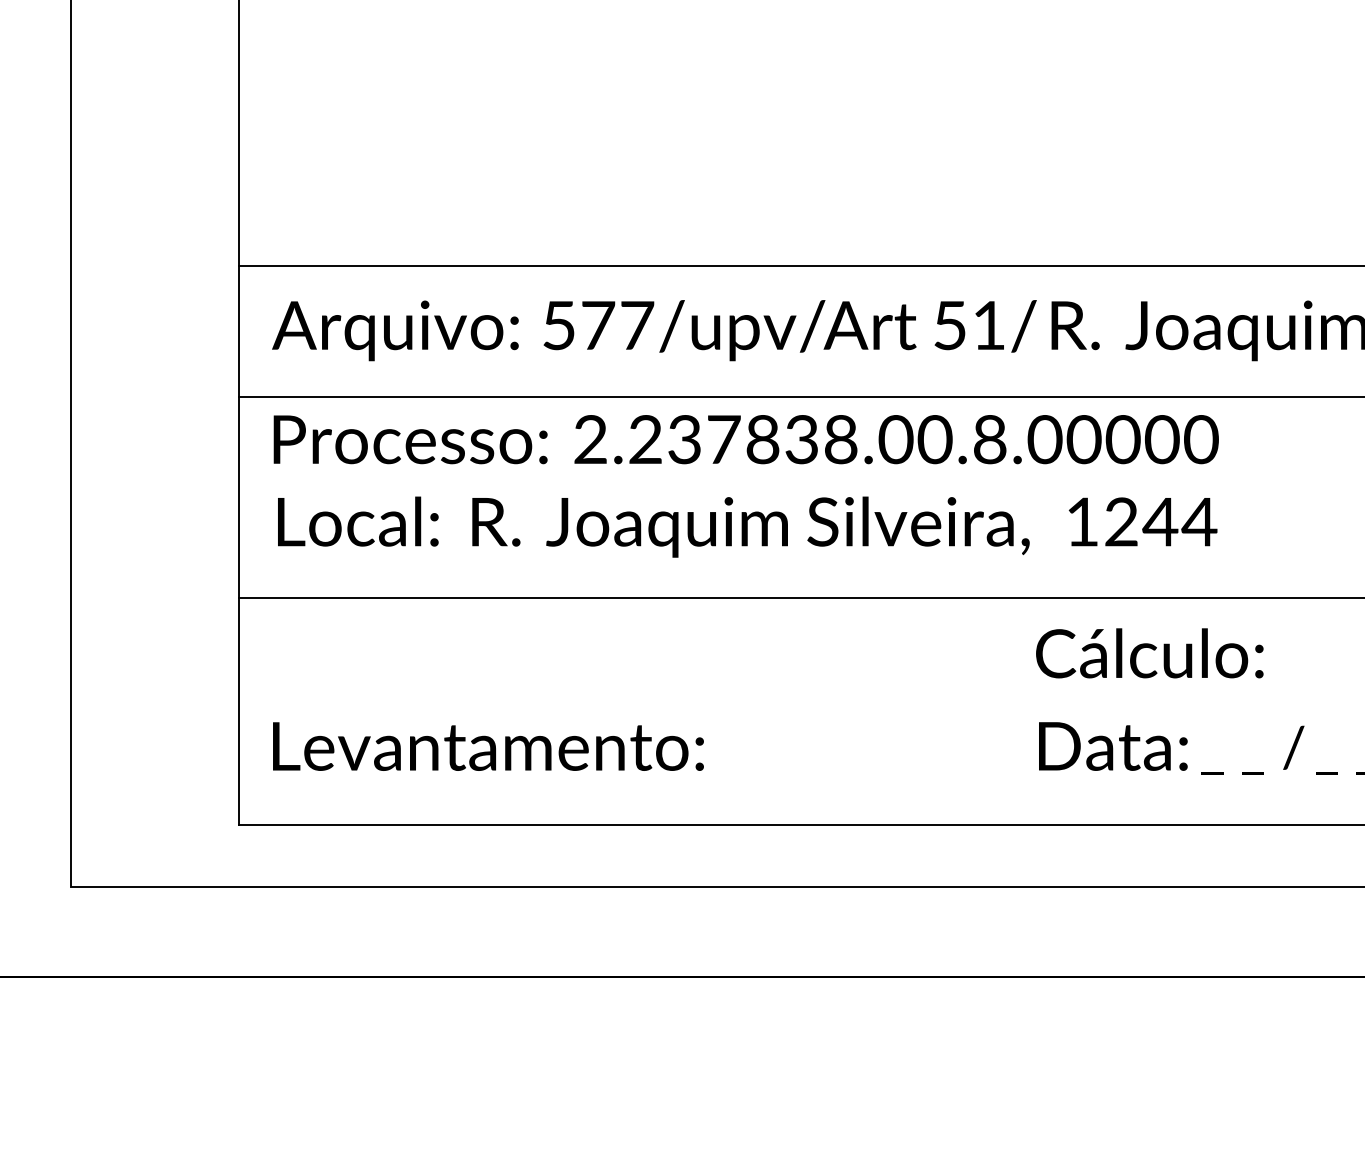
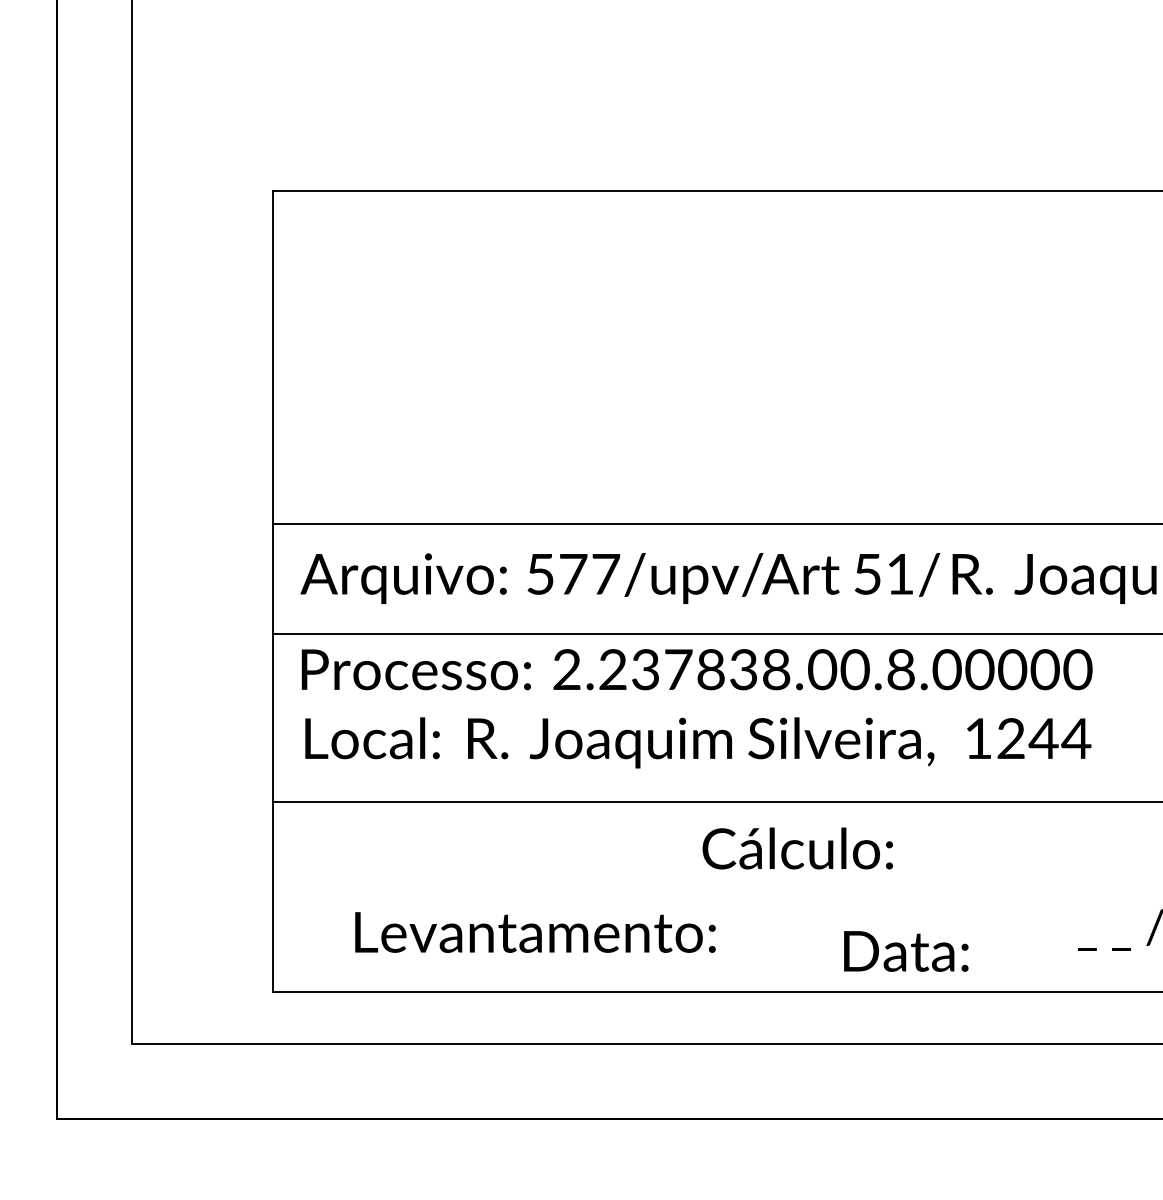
text: (1149, 653) -> (797, 848), moved
text: (488, 746) -> (535, 932), moved
text: (1113, 746) -> (906, 951), moved

